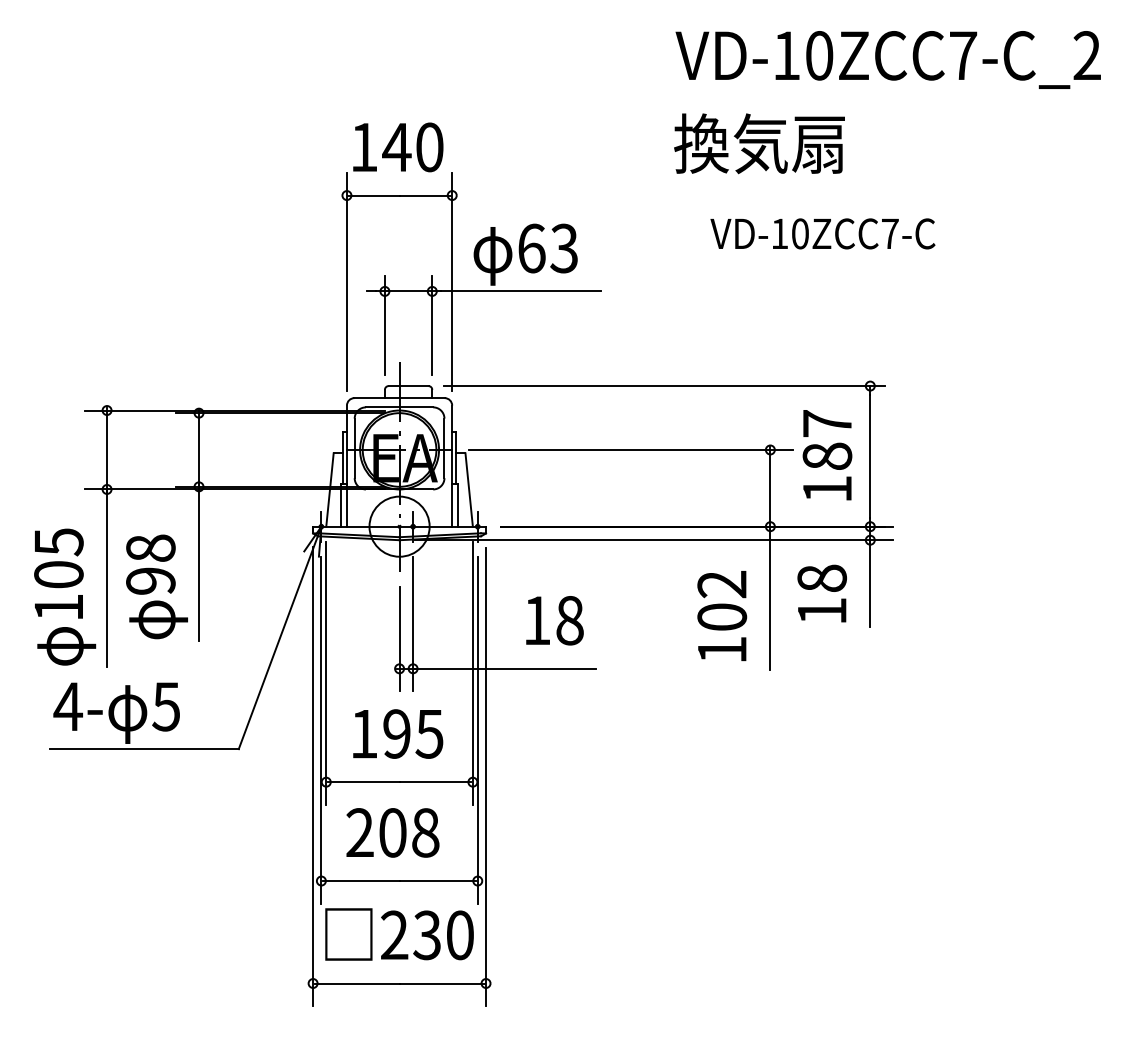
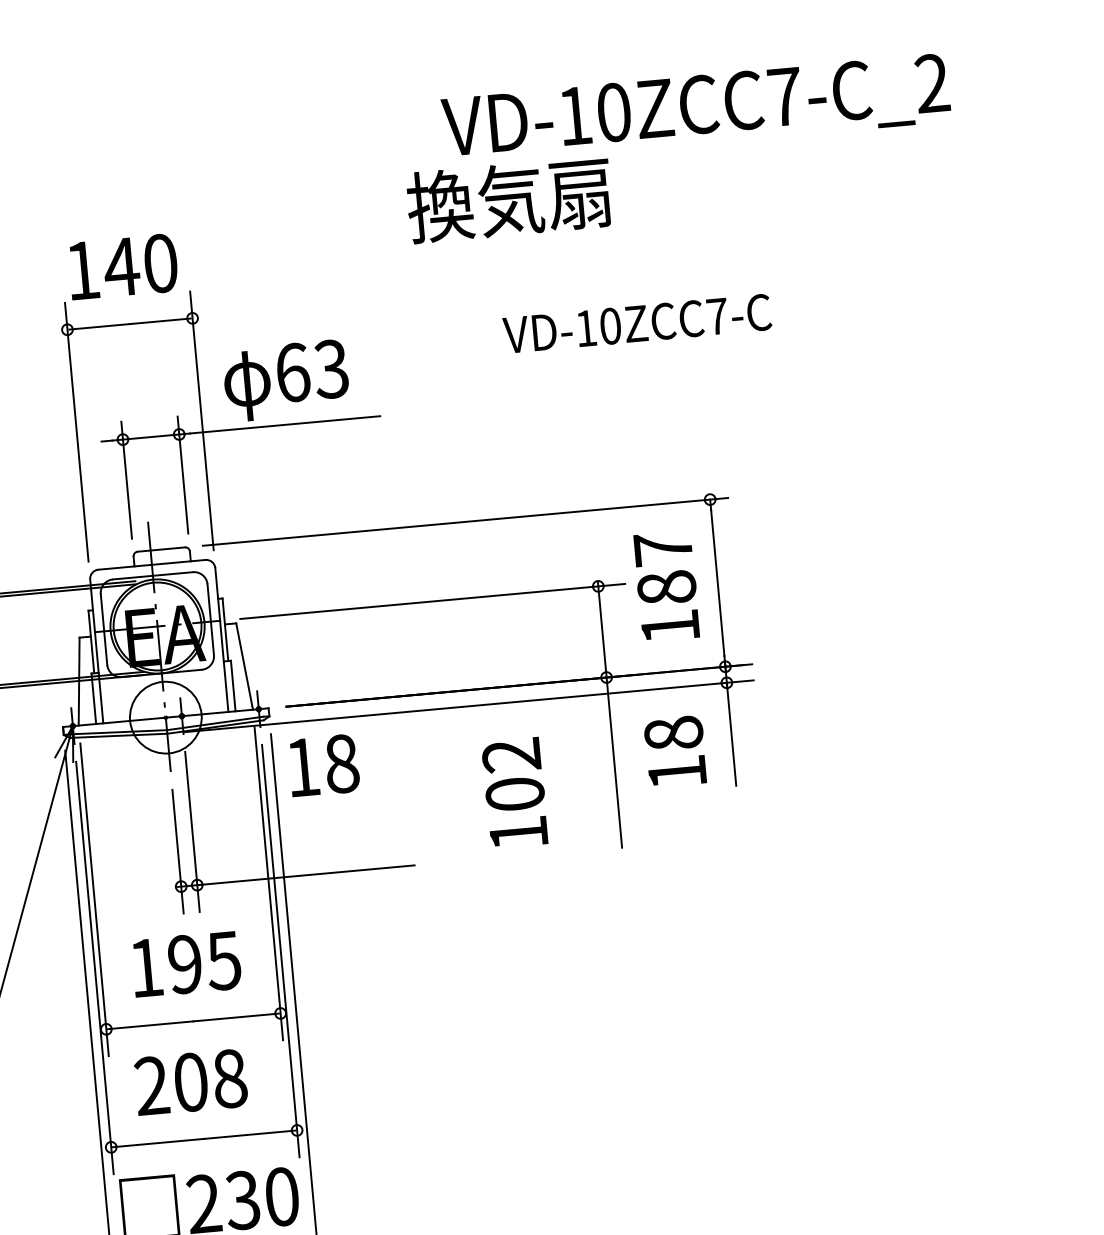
text: (759, 143) -> (509, 199), moved
text: (722, 616) -> (515, 793), moved
text: (554, 620) -> (323, 765), moved

